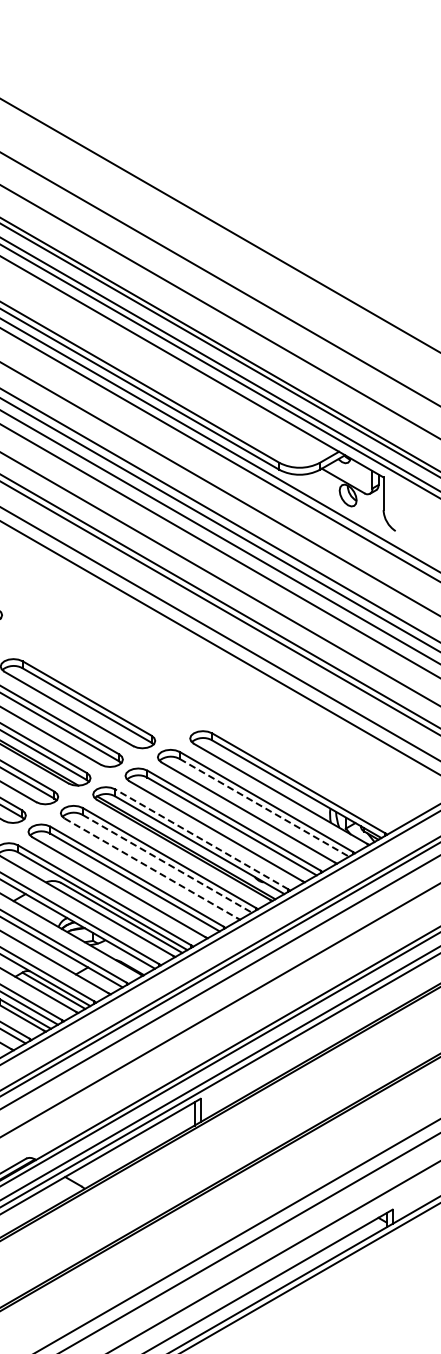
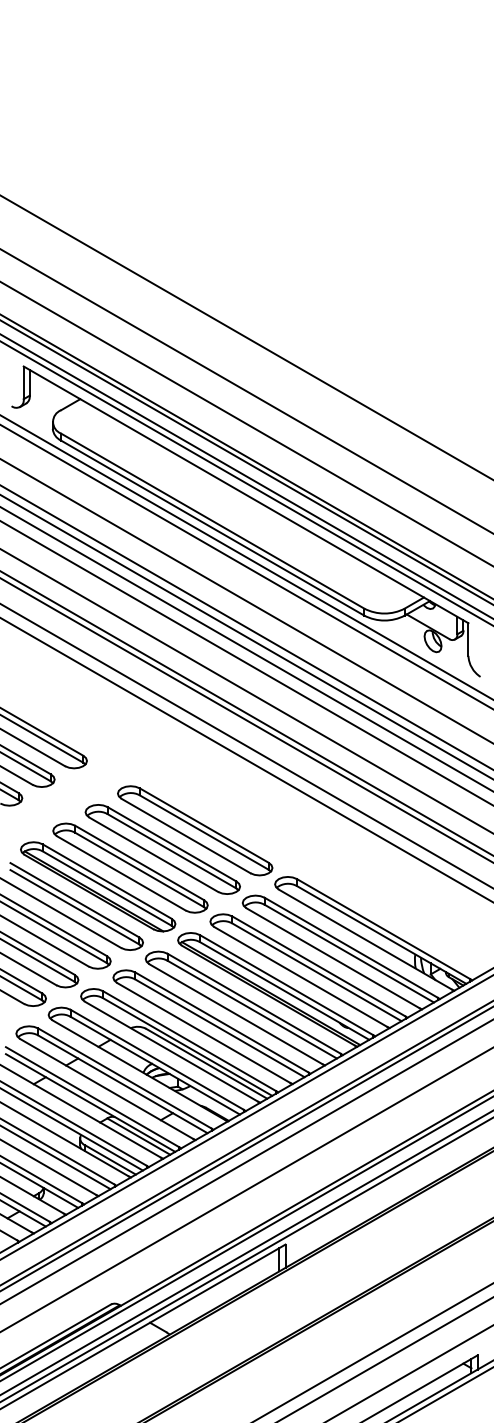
part: (110, 684) -> (195, 830), added
line: (264, 807) -> (349, 953), dashed -> solid
line: (201, 838) -> (286, 984), dashed -> solid
line: (167, 863) -> (252, 1009), dashed -> solid
line: (151, 868) -> (236, 1014), dashed -> solid

